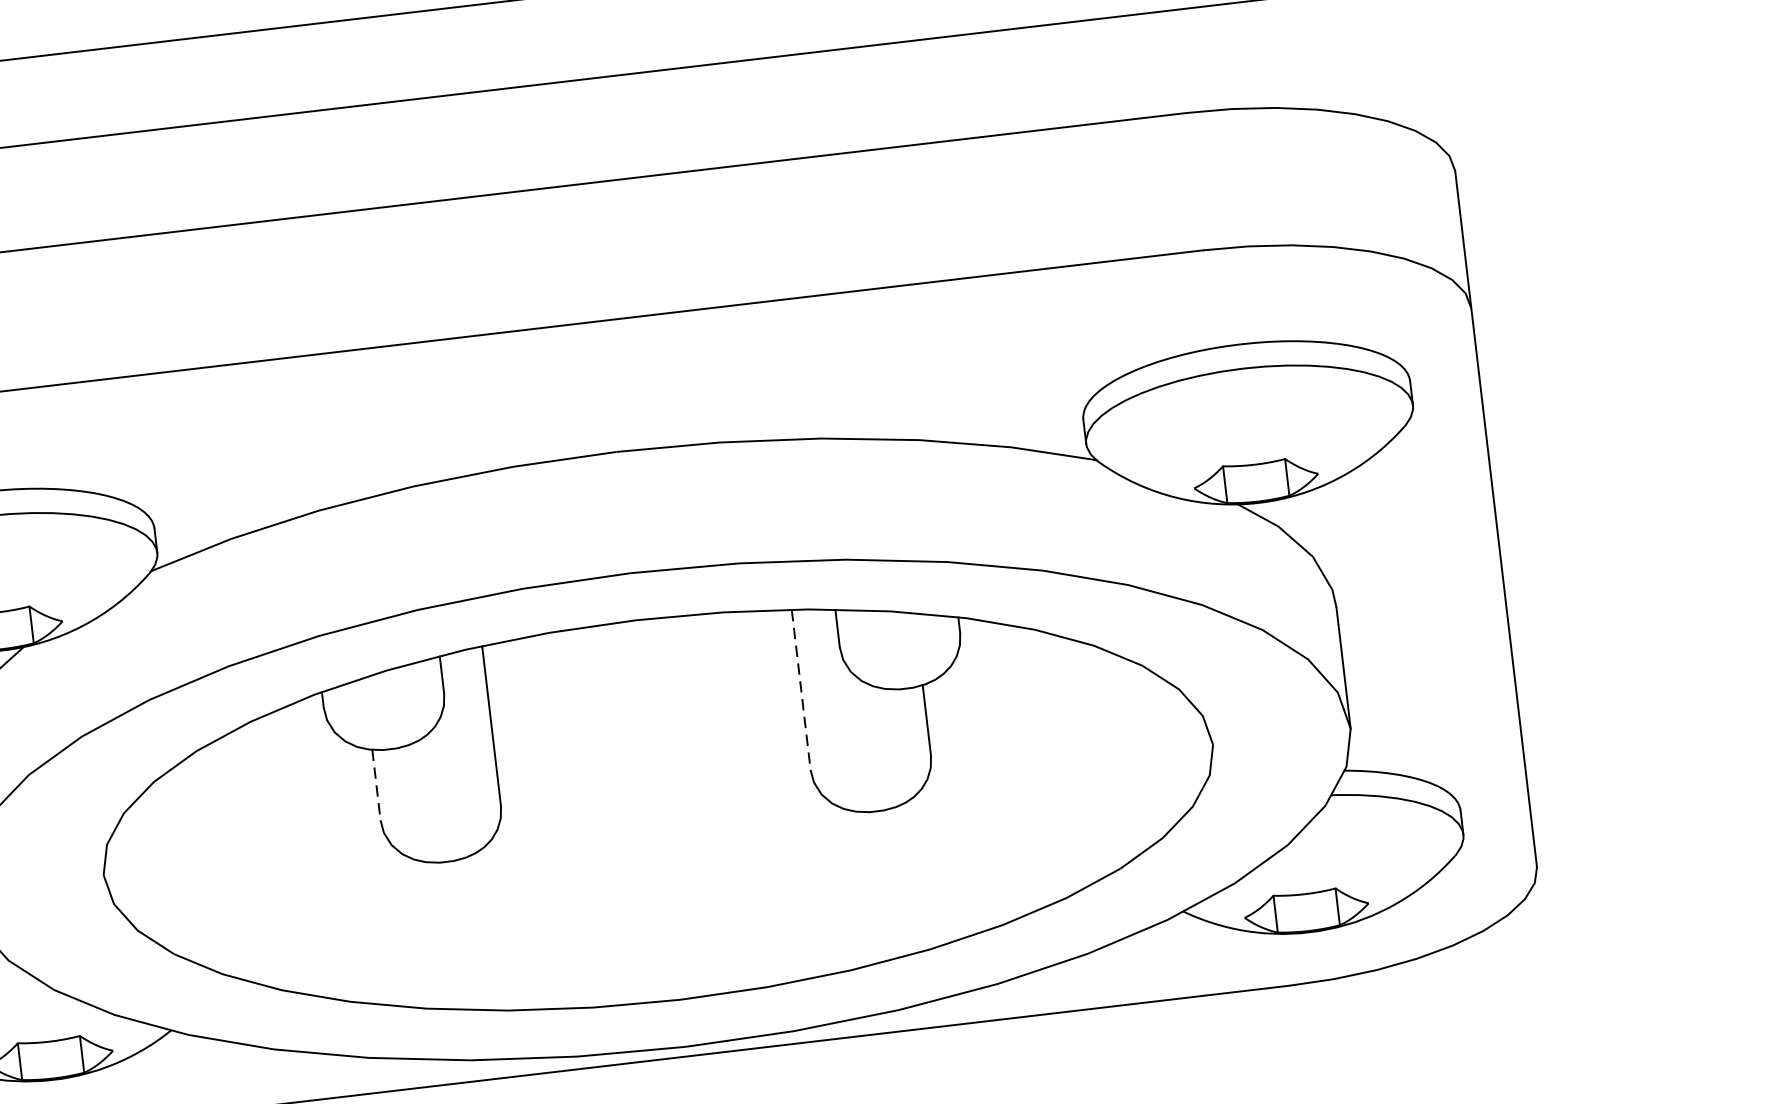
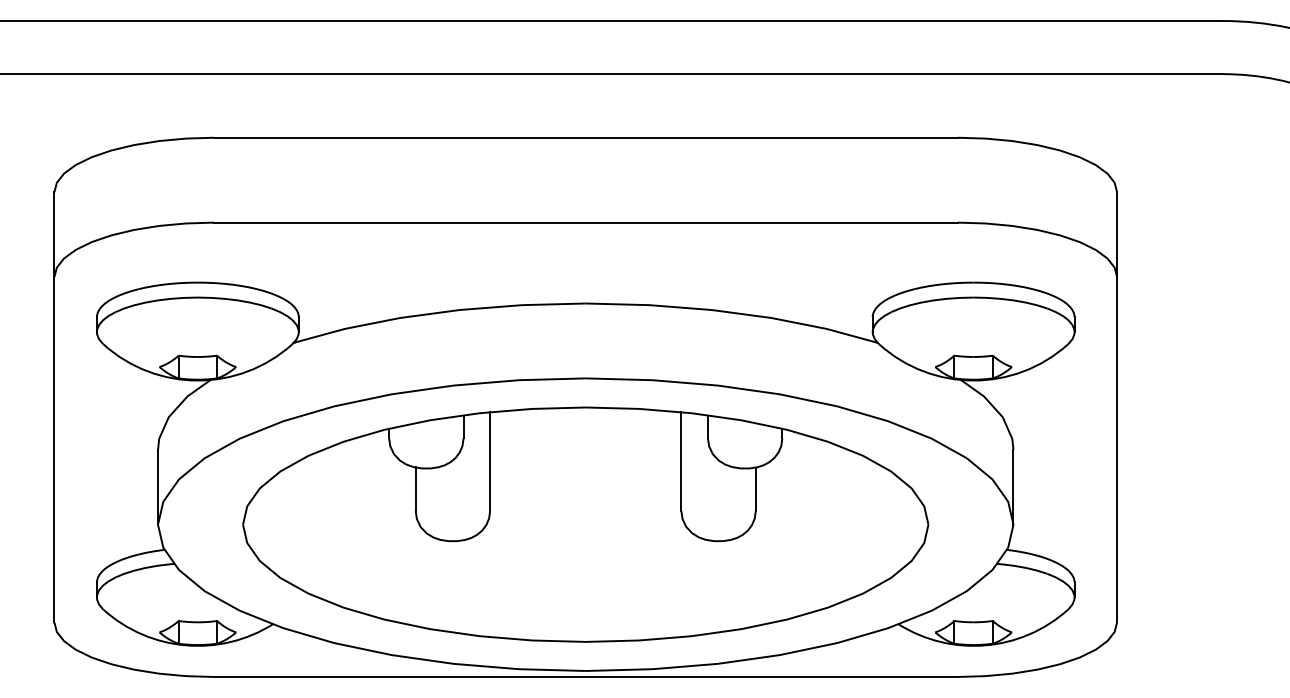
line: (801, 691) -> (681, 462), dashed -> solid
line: (376, 785) -> (415, 489), dashed -> solid

